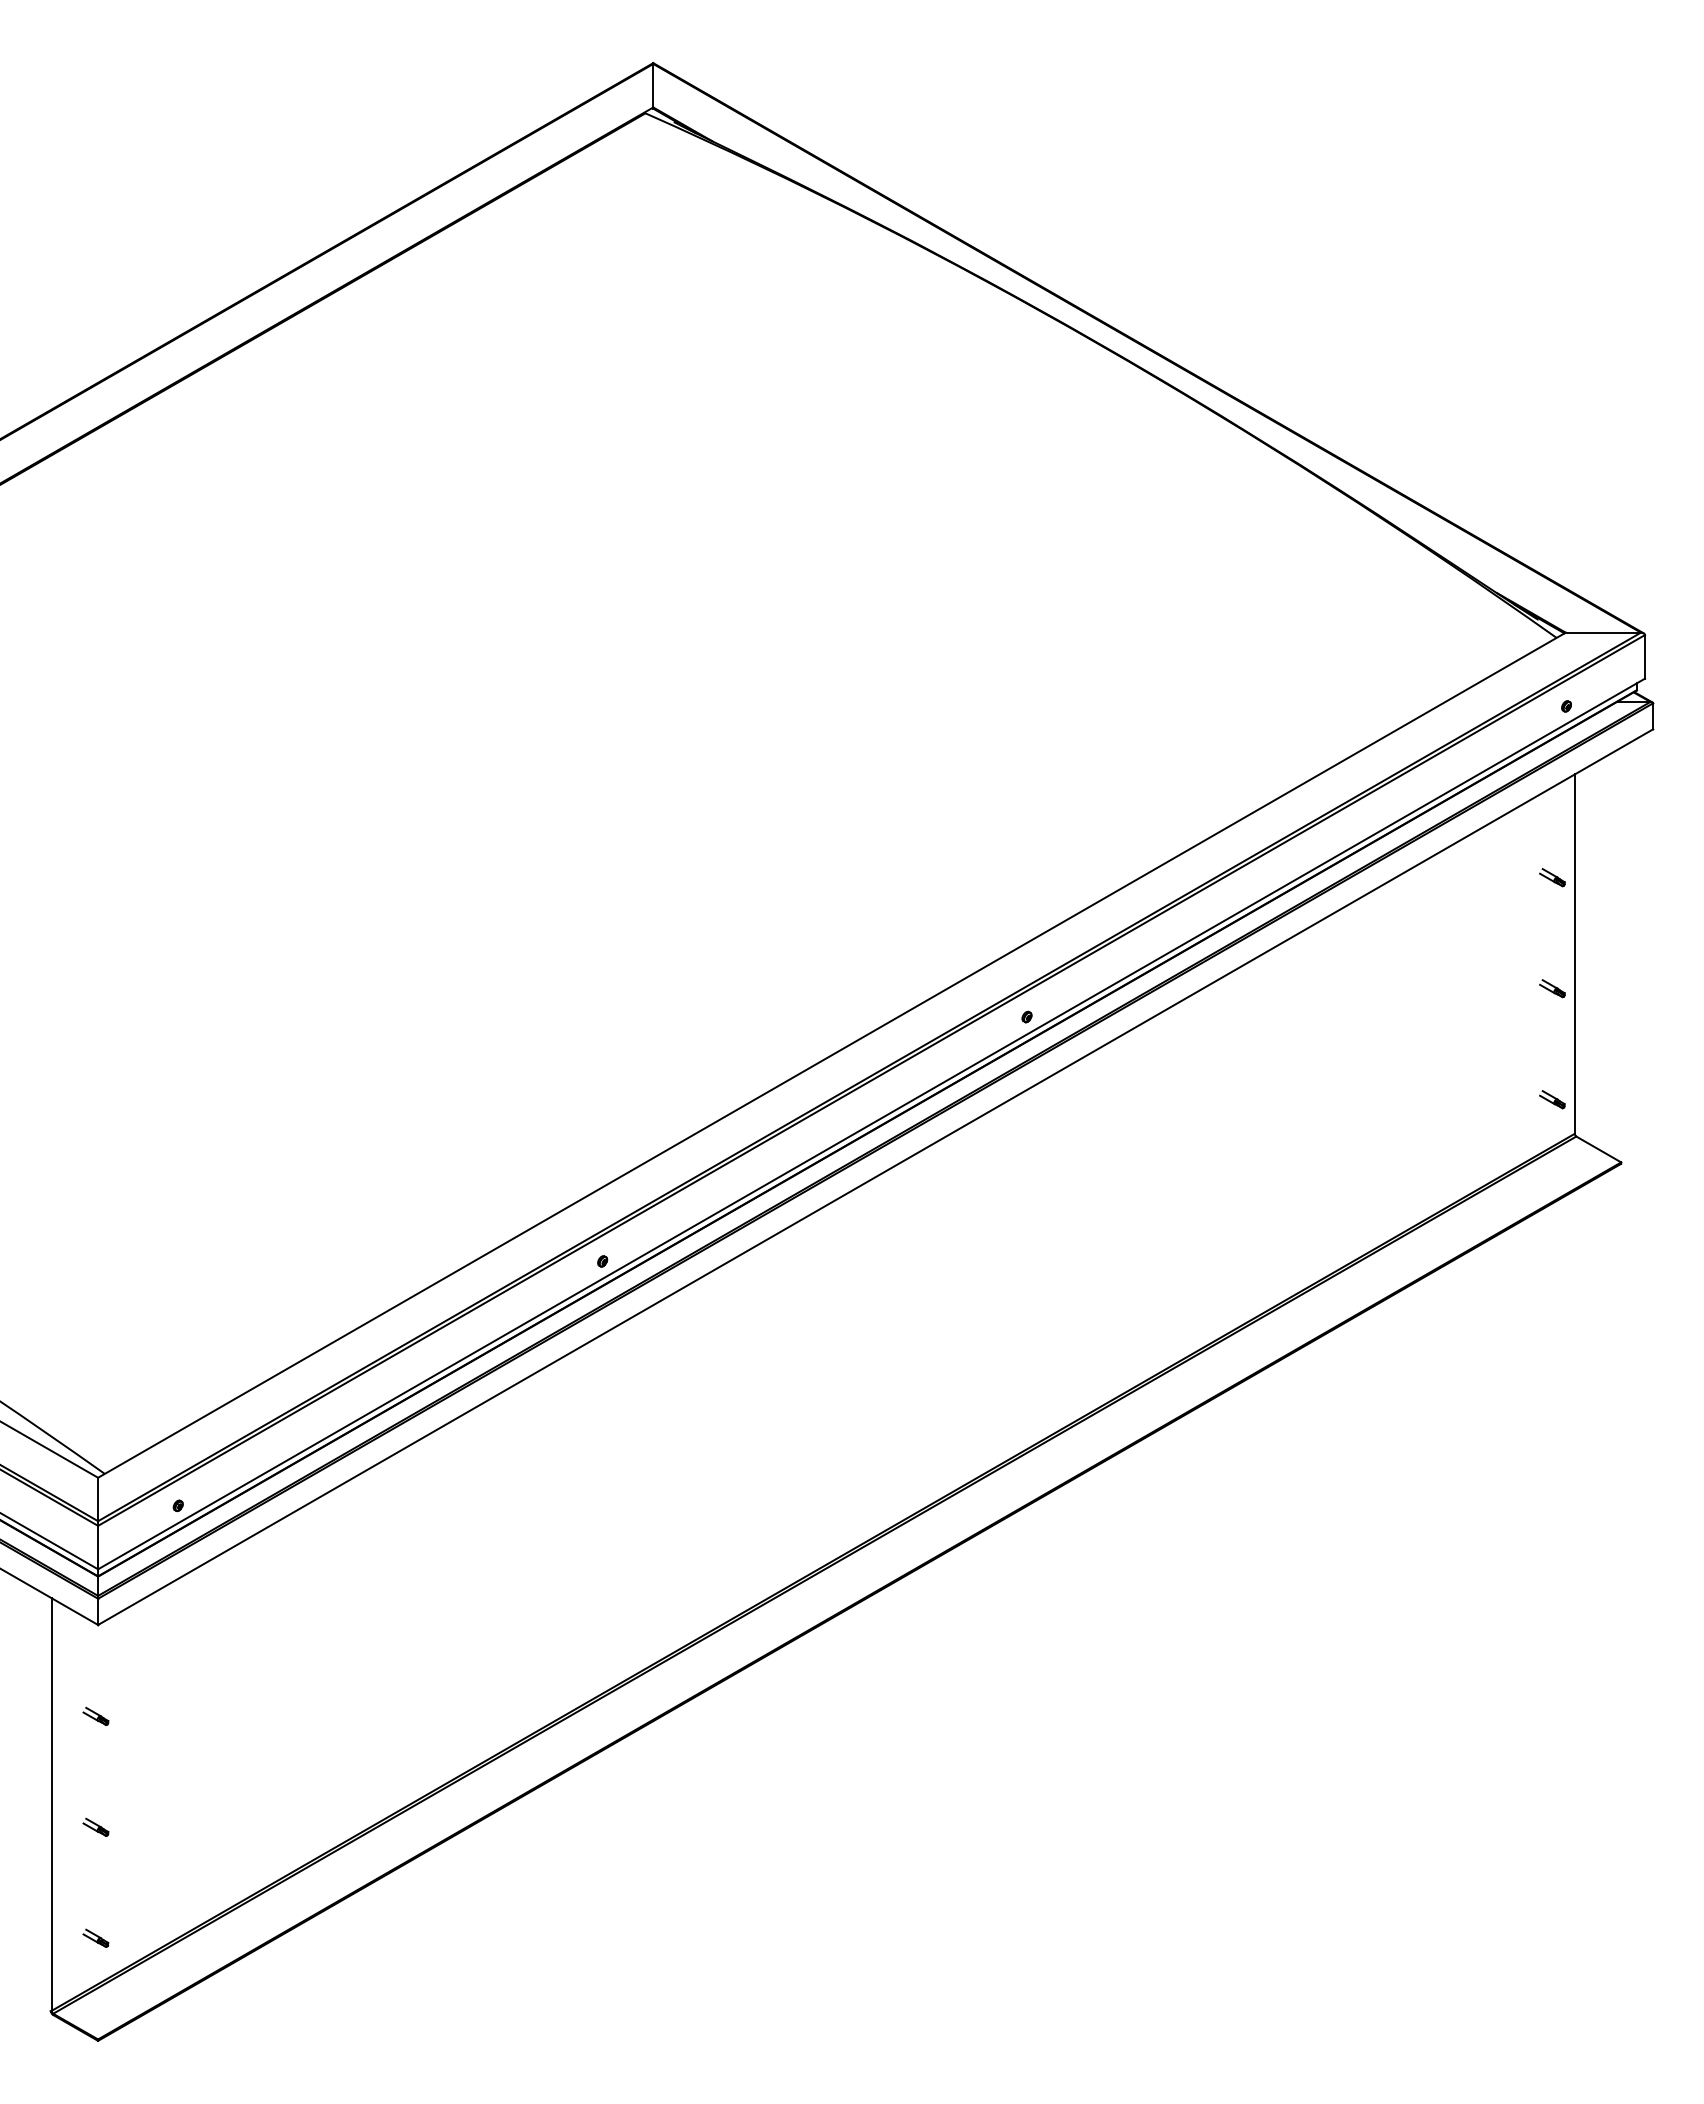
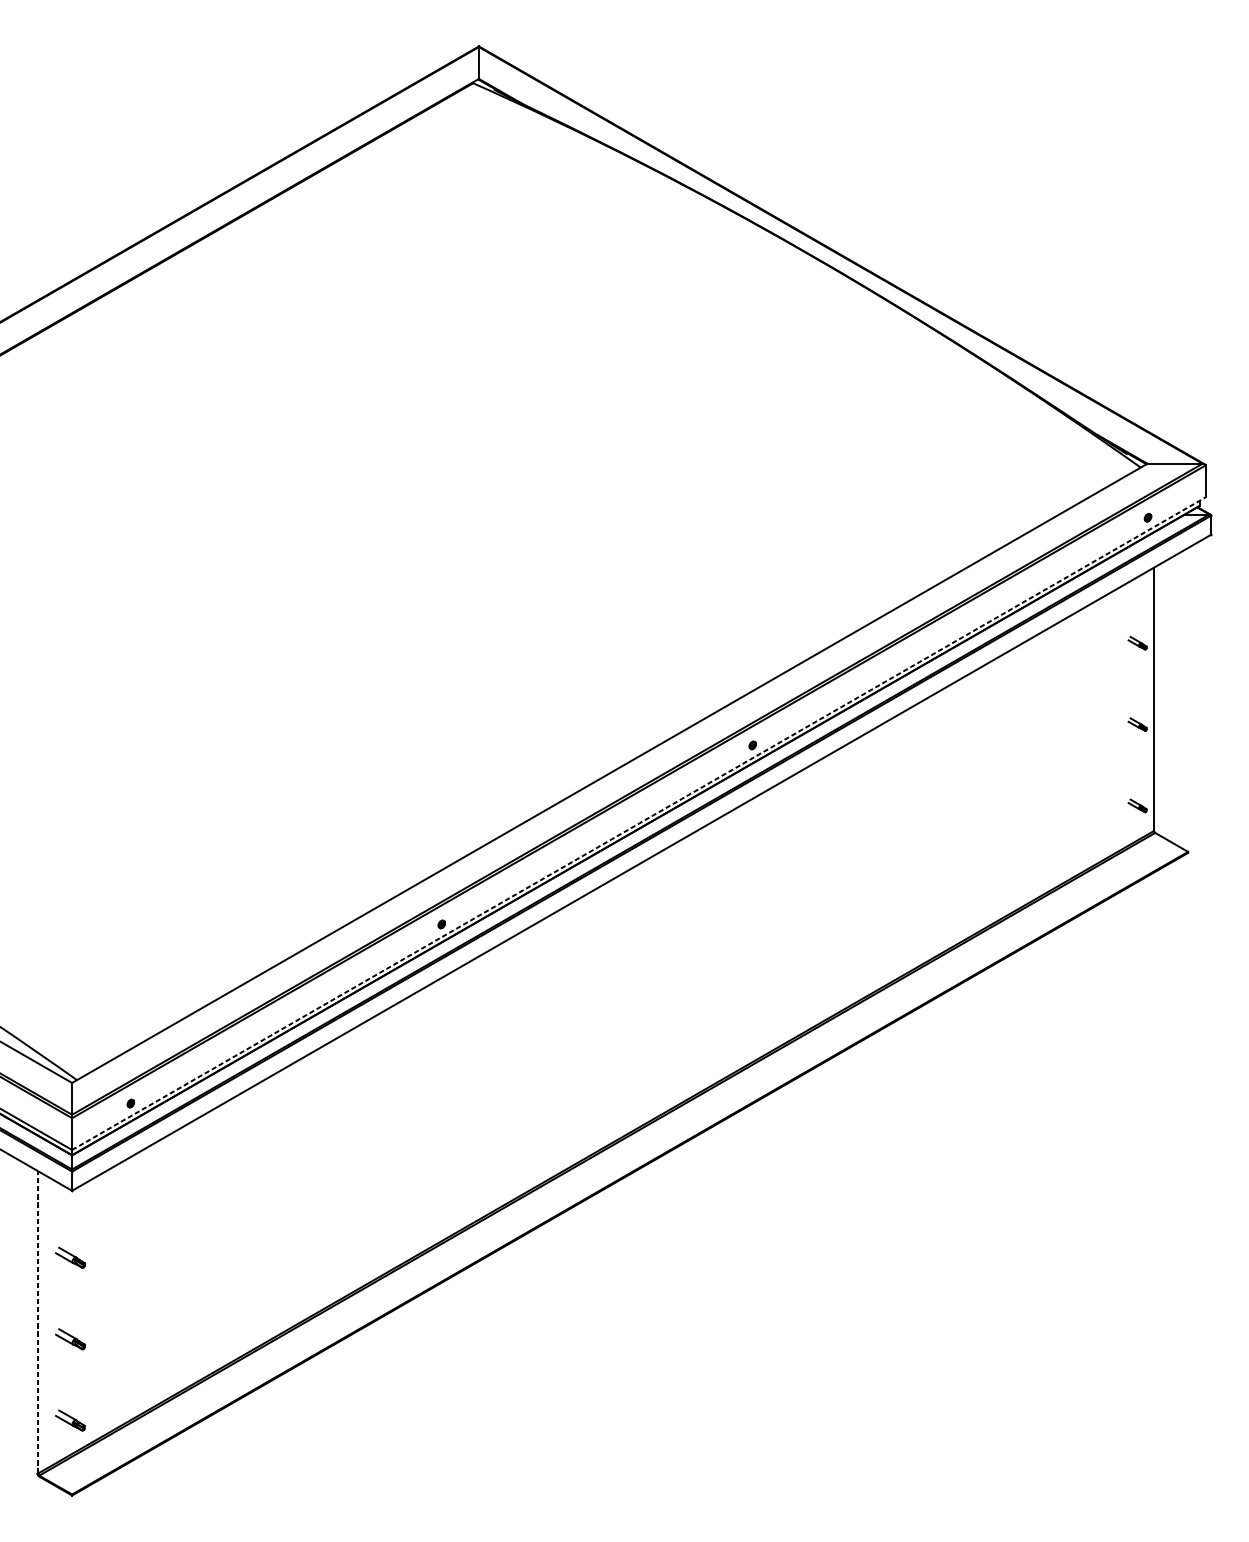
line: (871, 1123) -> (638, 823), solid -> dashed
part: (95, 1716) -> (70, 1257), size x1.6
line: (51, 1804) -> (37, 1322), solid -> dashed
part: (95, 1826) -> (70, 1338), size x1.6
part: (95, 1937) -> (70, 1419), size x1.6

